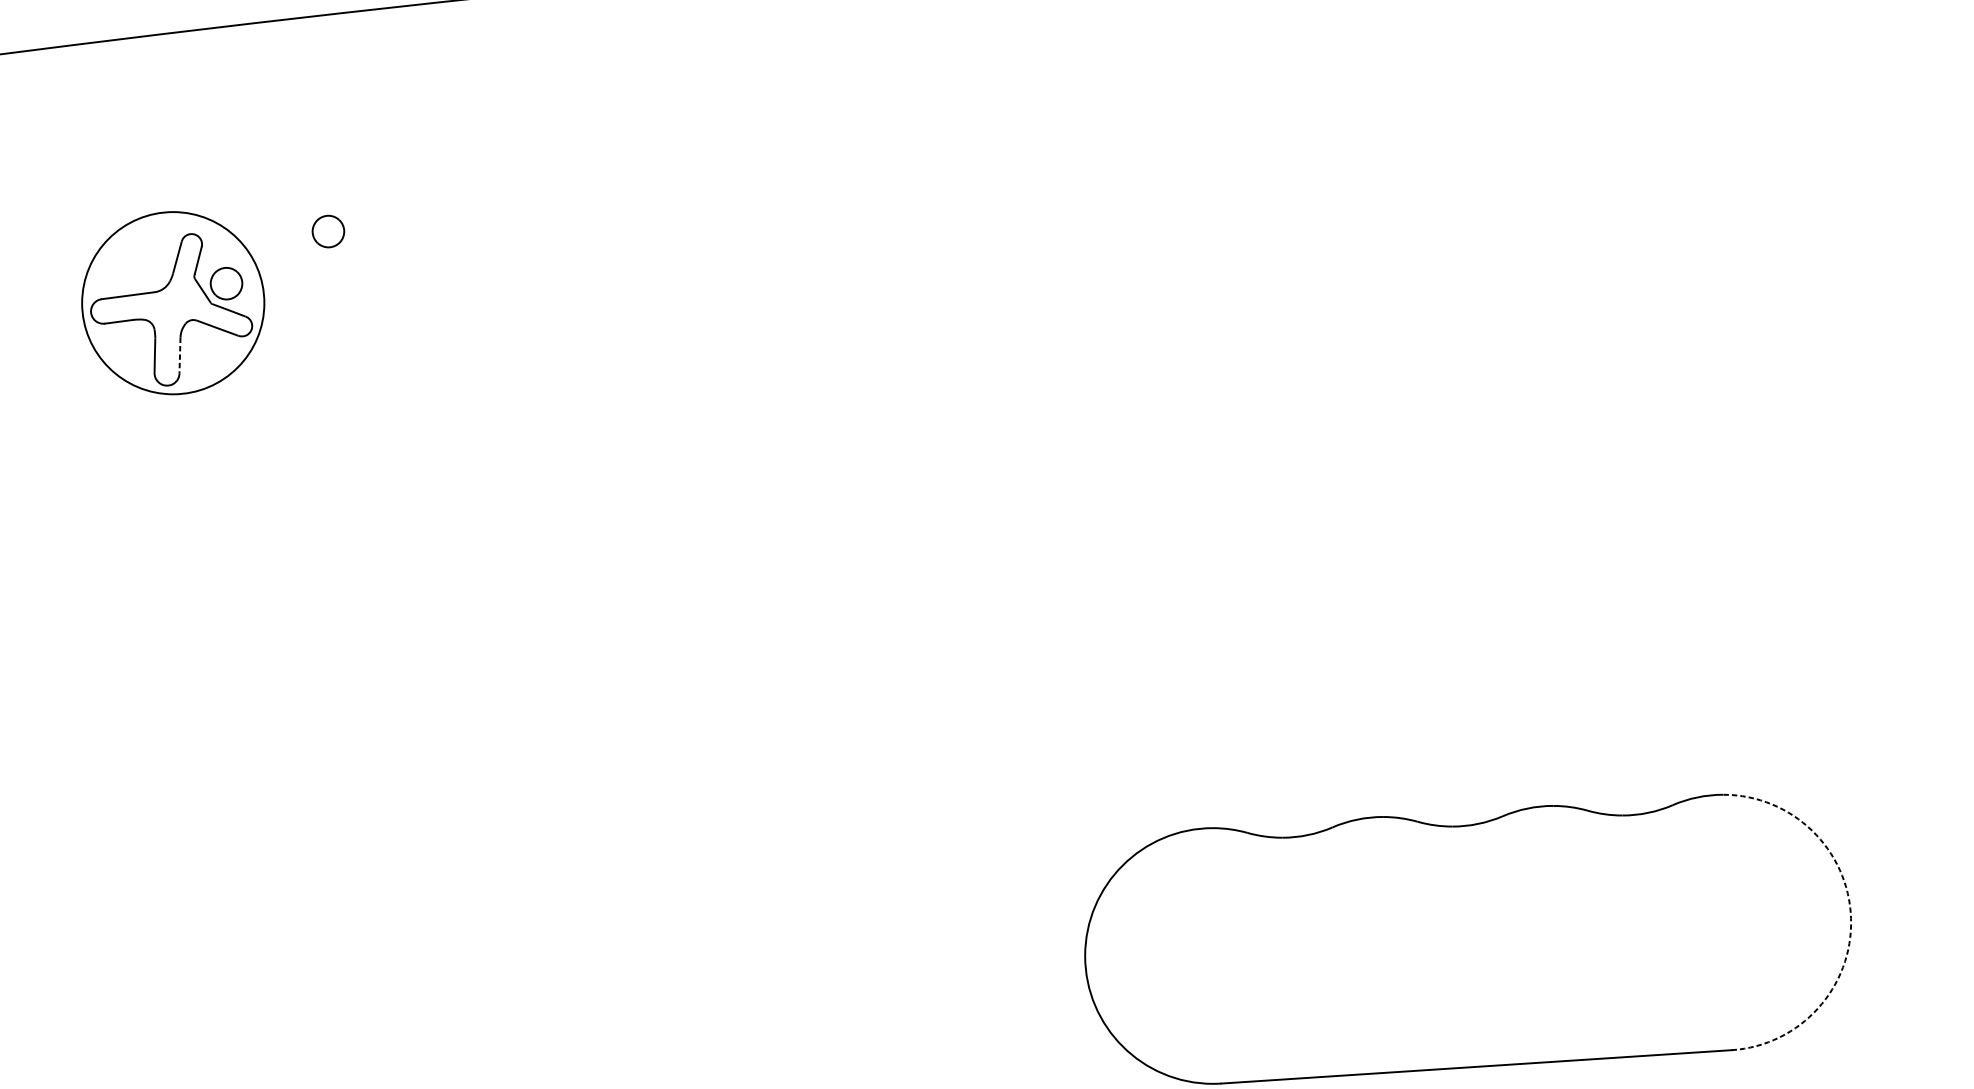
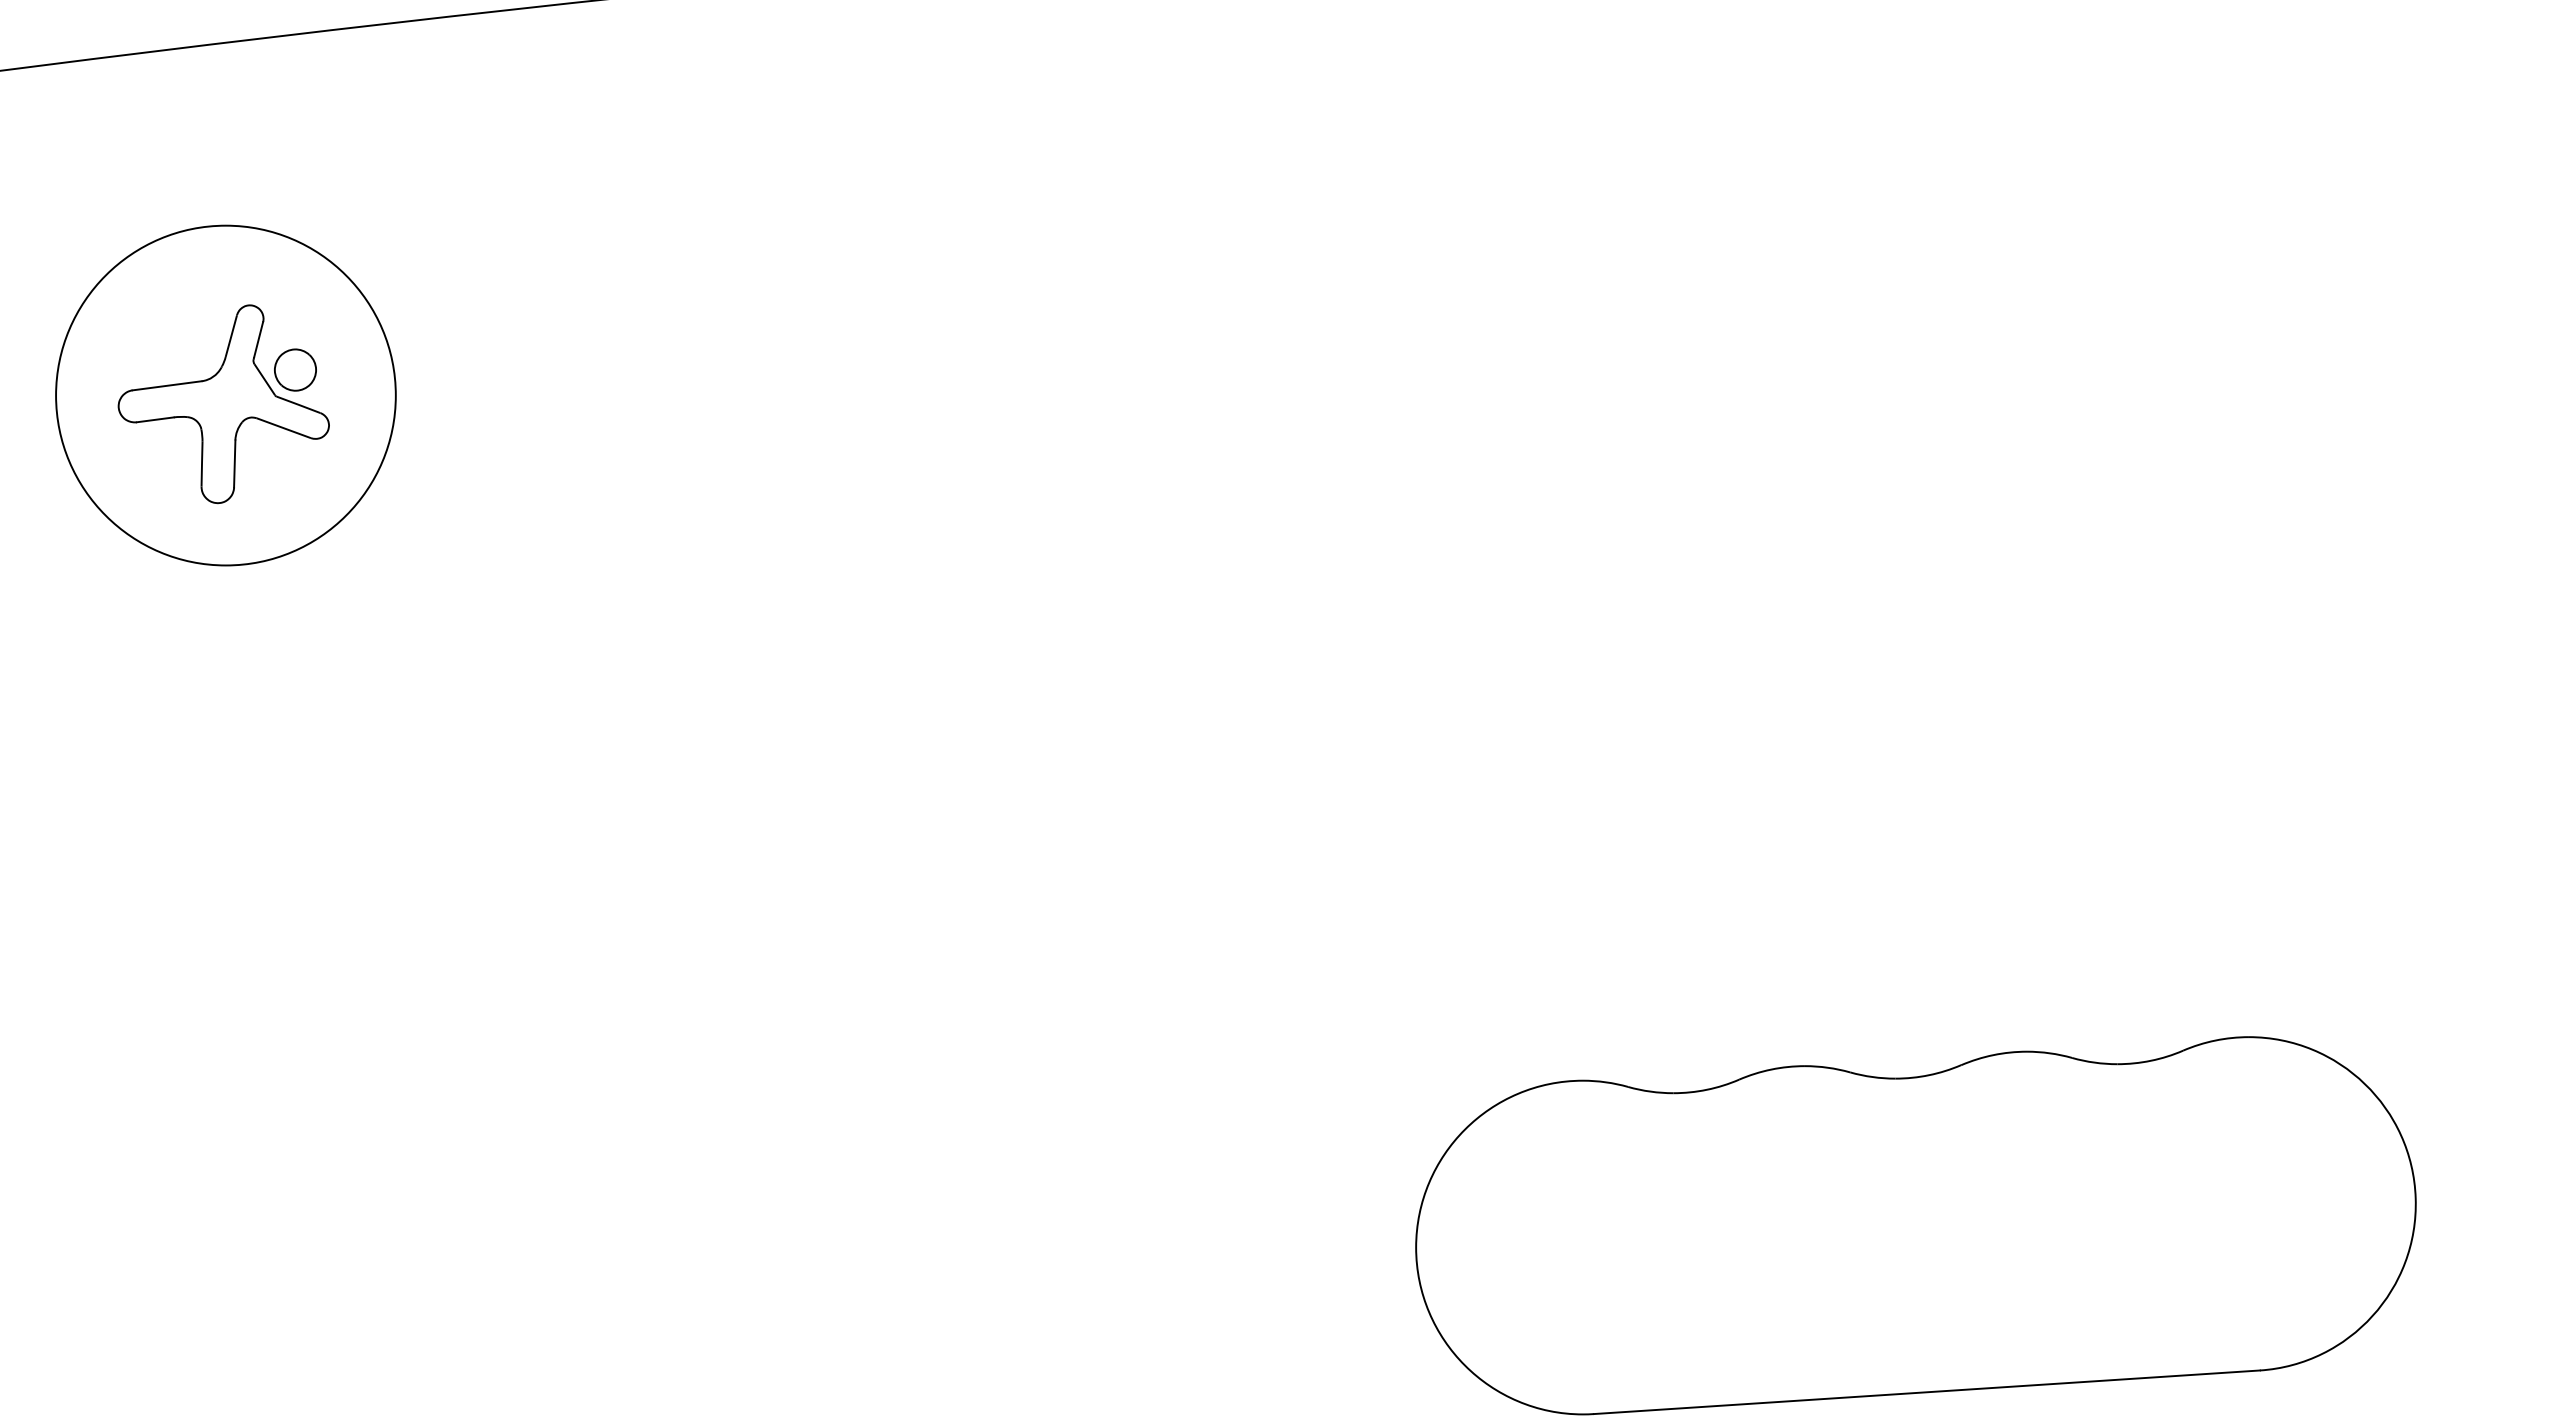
part: (328, 231) -> (428, 301), removed
circle: (172, 303) -> (225, 395), size x1.43
line: (179, 356) -> (234, 464), dashed -> solid
arc: (1850, 918) -> (2415, 1198), dashed -> solid

